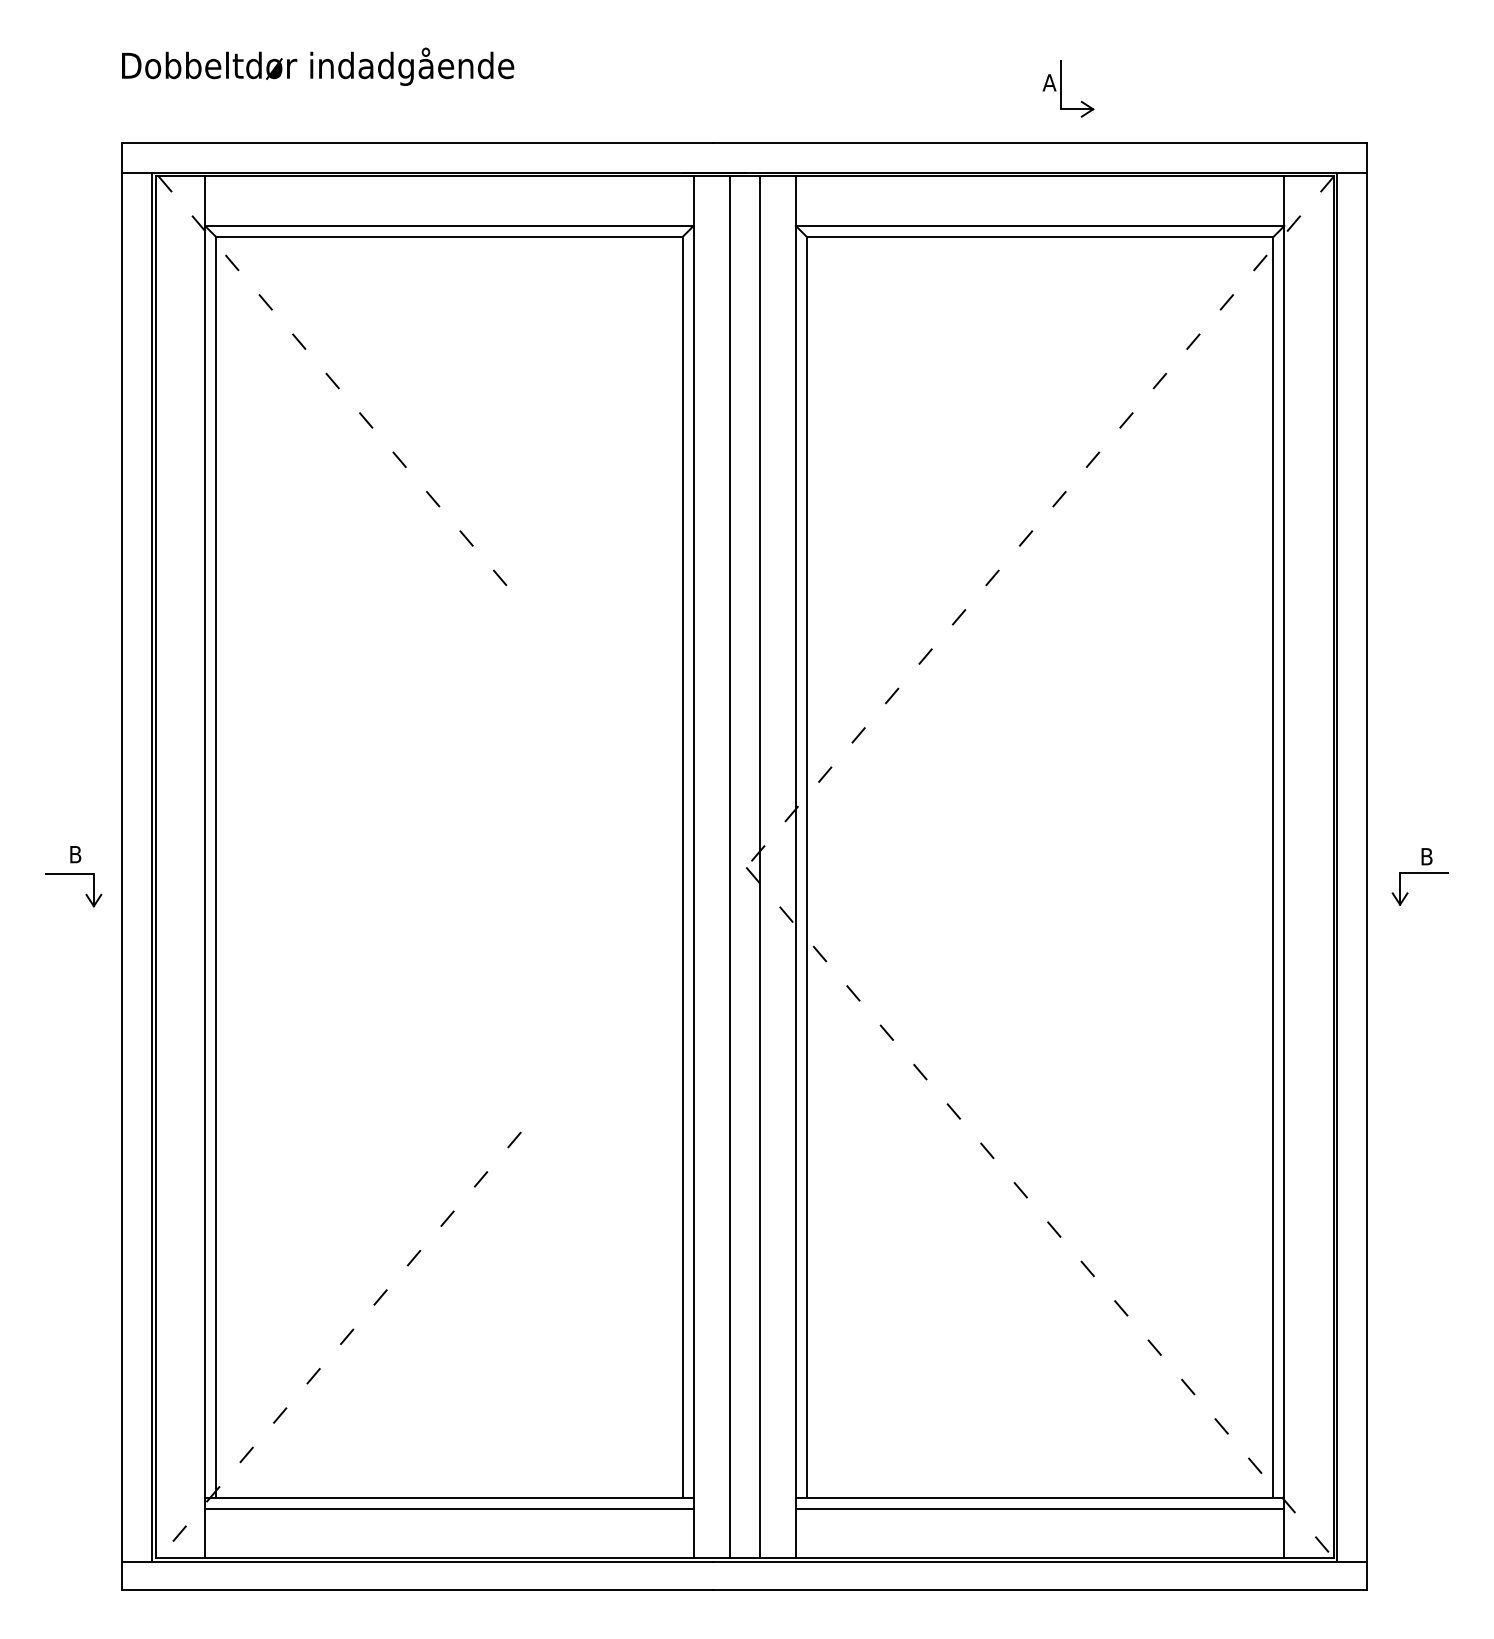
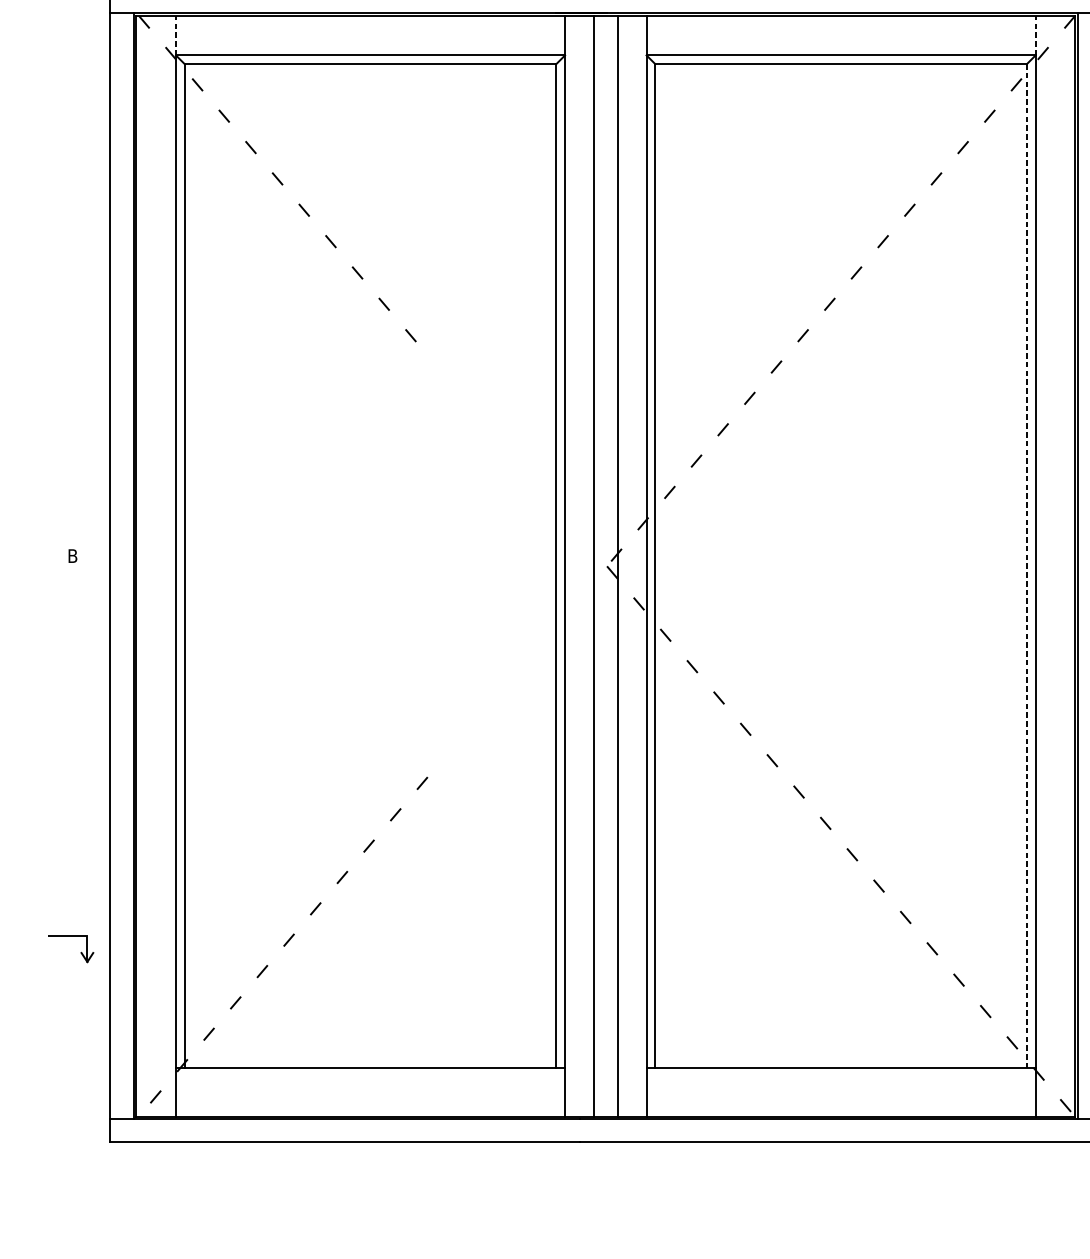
line: (205, 201) -> (176, 35), solid -> dashed
line: (1284, 201) -> (1035, 35), solid -> dashed
line: (1273, 866) -> (1026, 565), solid -> dashed
part: (85, 894) -> (80, 952), moved
line: (449, 1508) -> (370, 1076), removed
line: (1039, 1508) -> (840, 1076), removed

